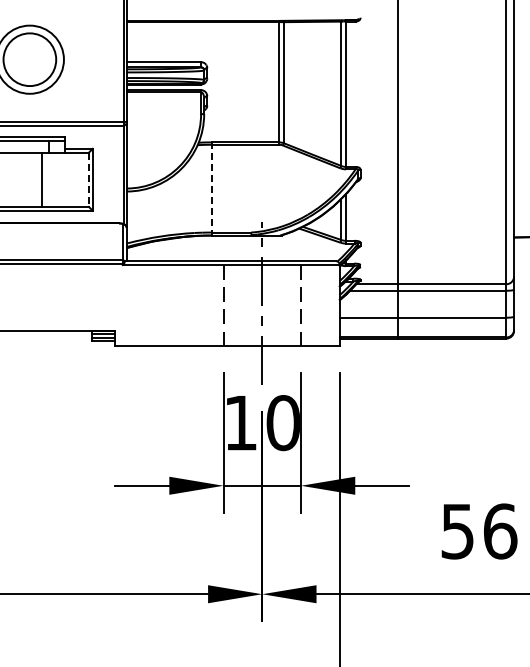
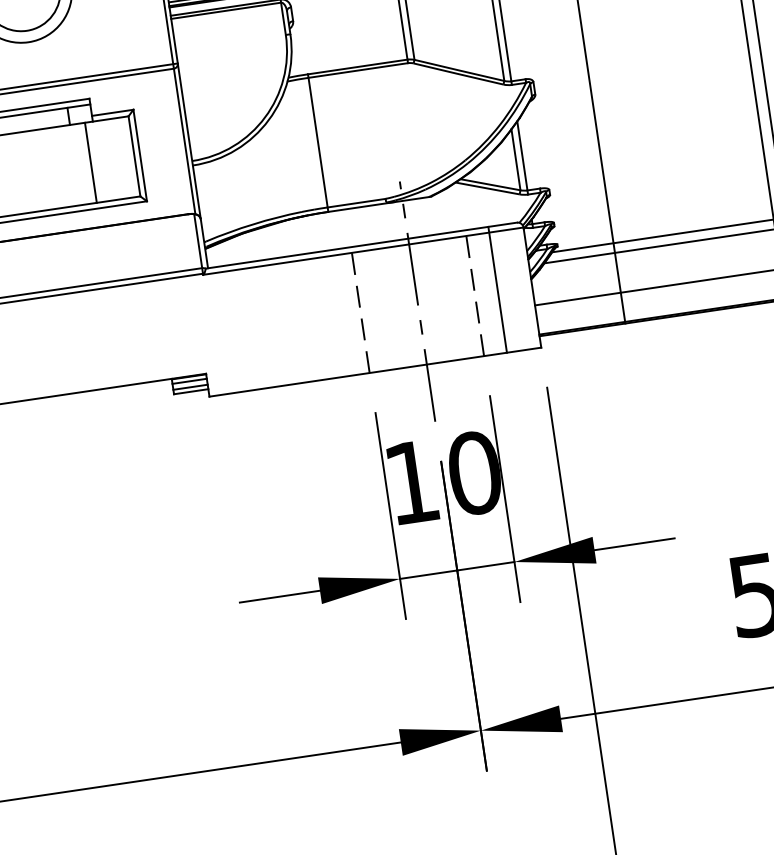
line: (42, 179) -> (90, 162), moved
line: (88, 180) -> (134, 157), dashed -> solid
line: (211, 188) -> (317, 142), dashed -> solid
line: (316, 303) -> (497, 289), added

